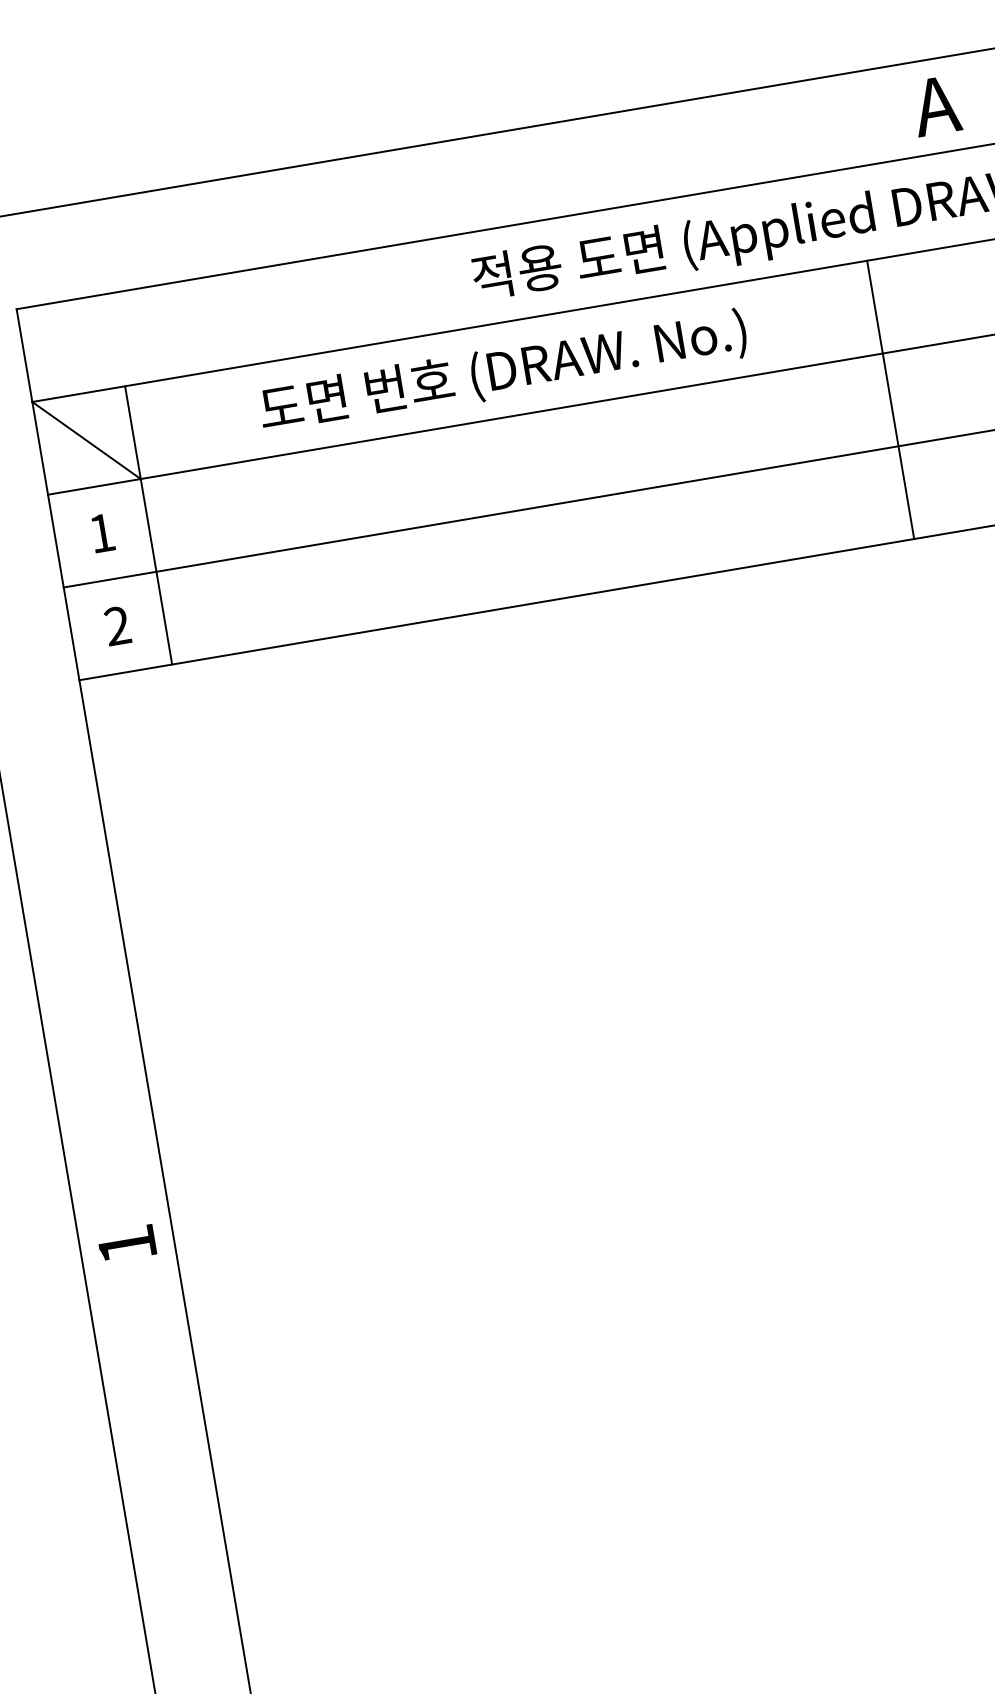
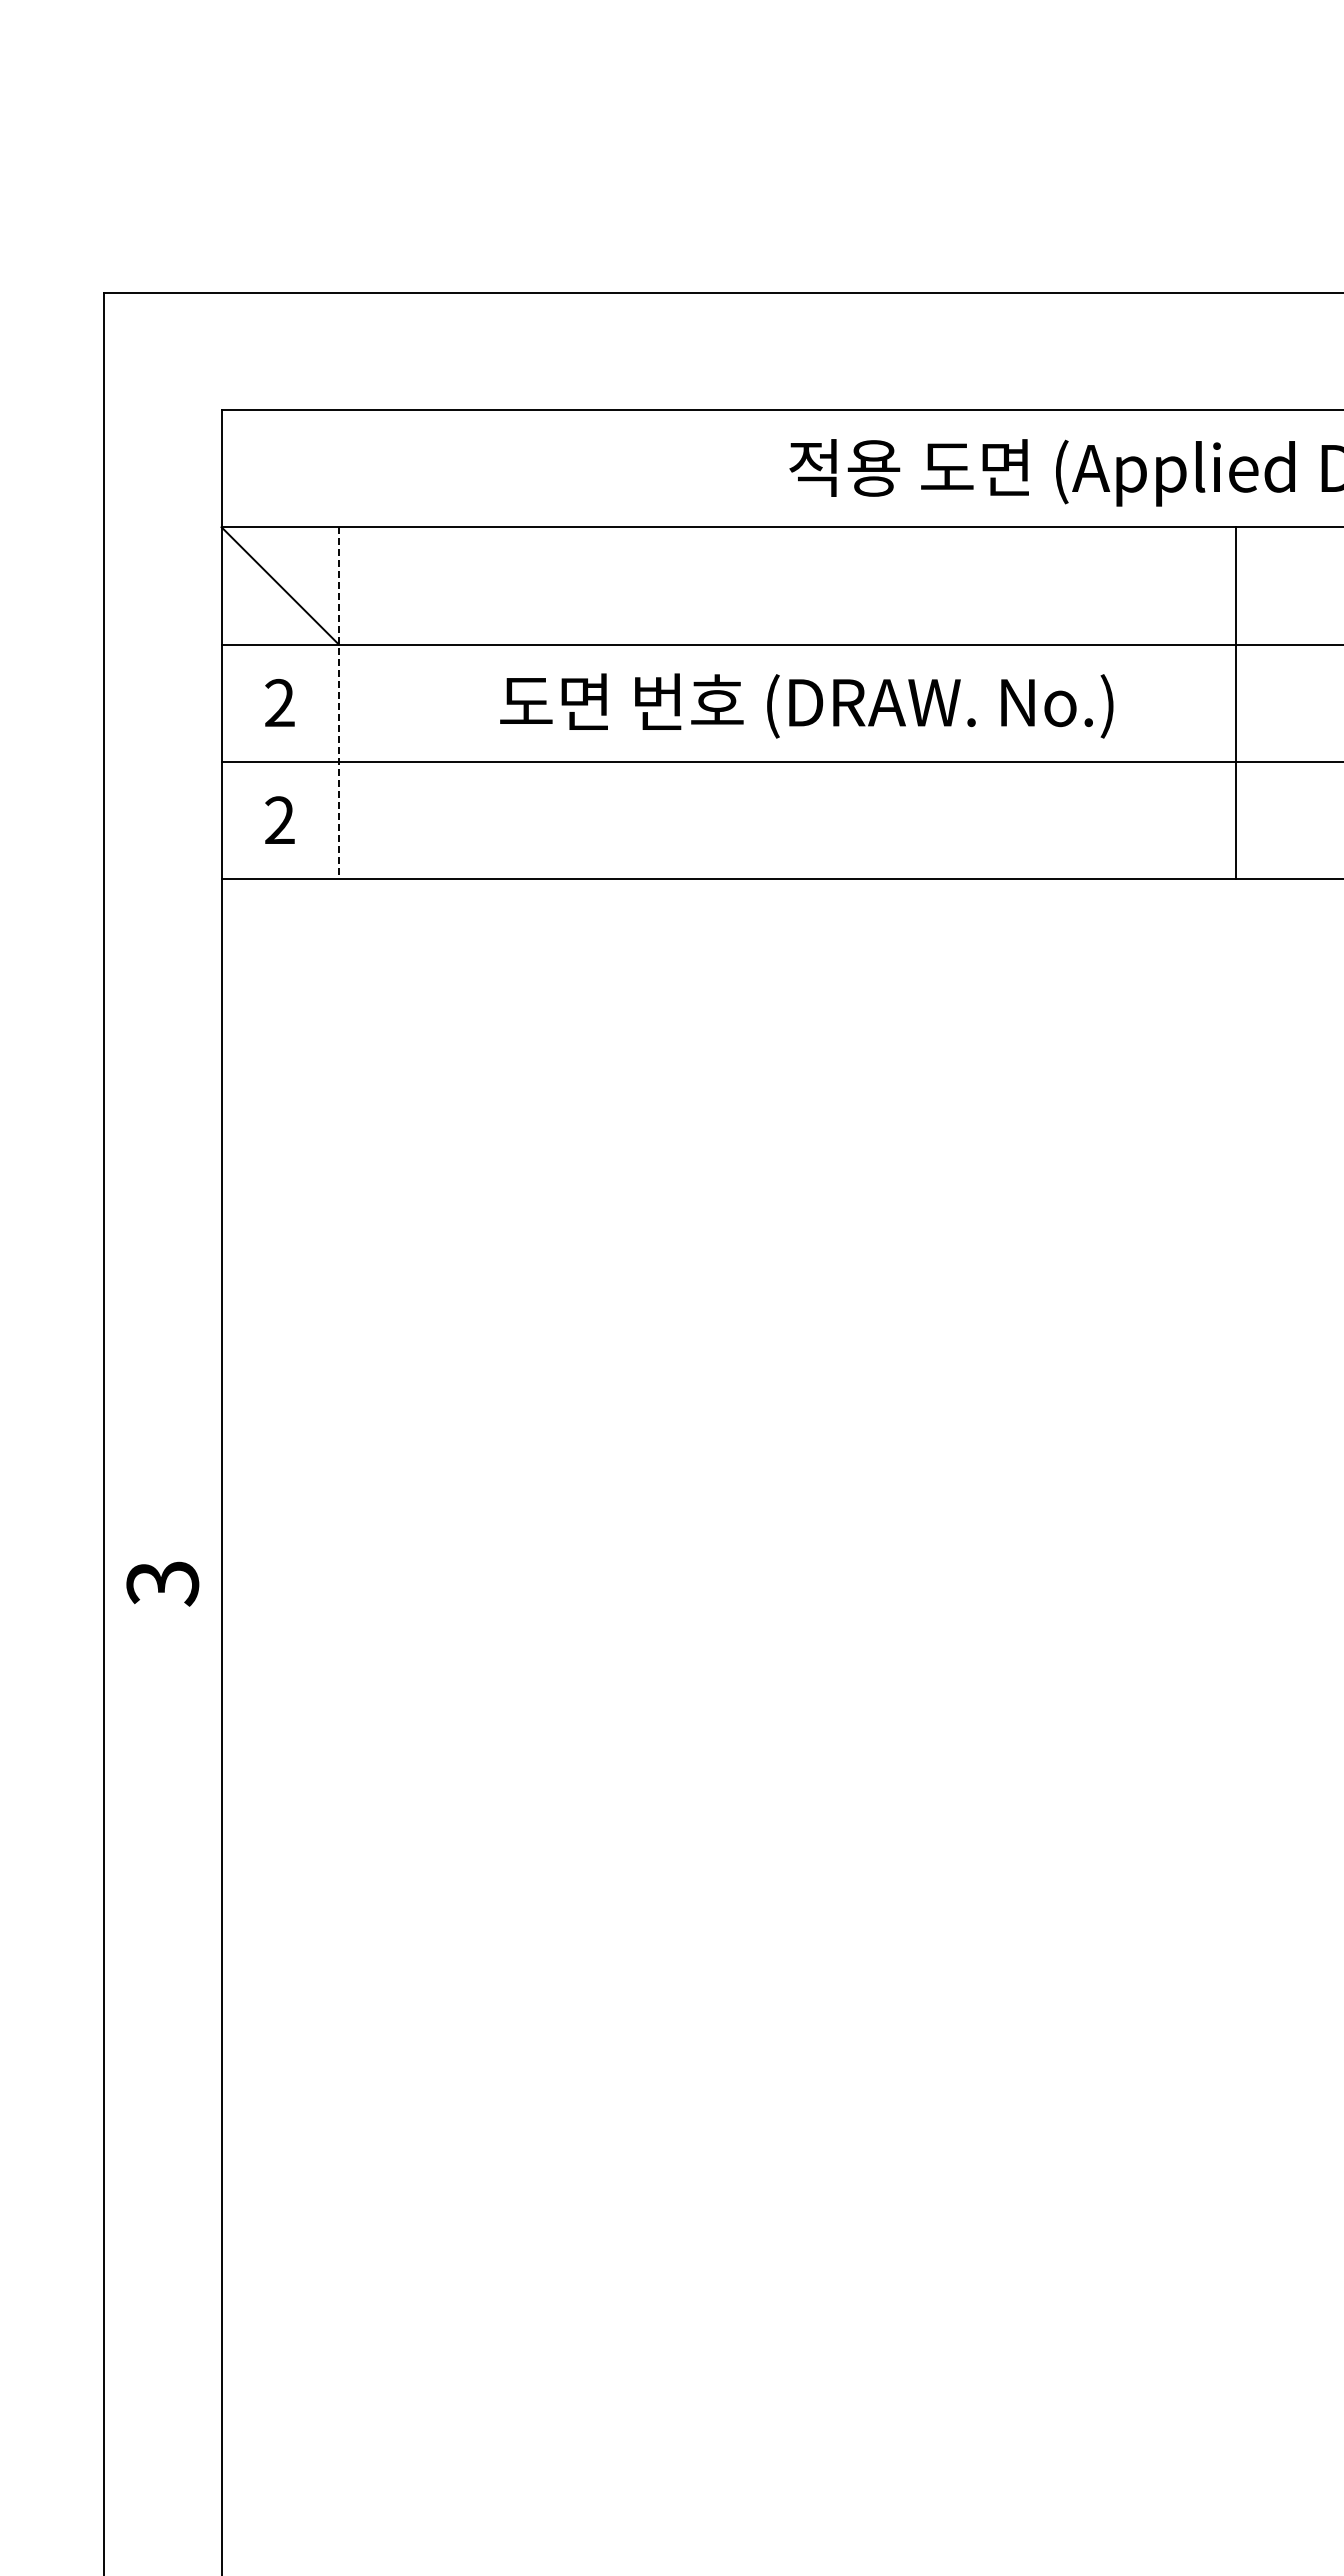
text: (503, 372) -> (806, 705), moved
line: (890, 400) -> (1236, 703), moved
line: (148, 525) -> (338, 703), solid -> dashed
text: (101, 532) -> (279, 702), 1 -> 2
text: (126, 1244) -> (162, 1583), 1 -> 3

